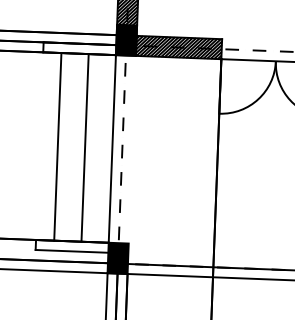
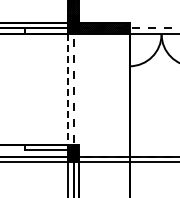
line: (57, 147) -> (35, 89), removed
line: (84, 148) -> (51, 89), removed
line: (112, 149) -> (67, 89), solid -> dashed

